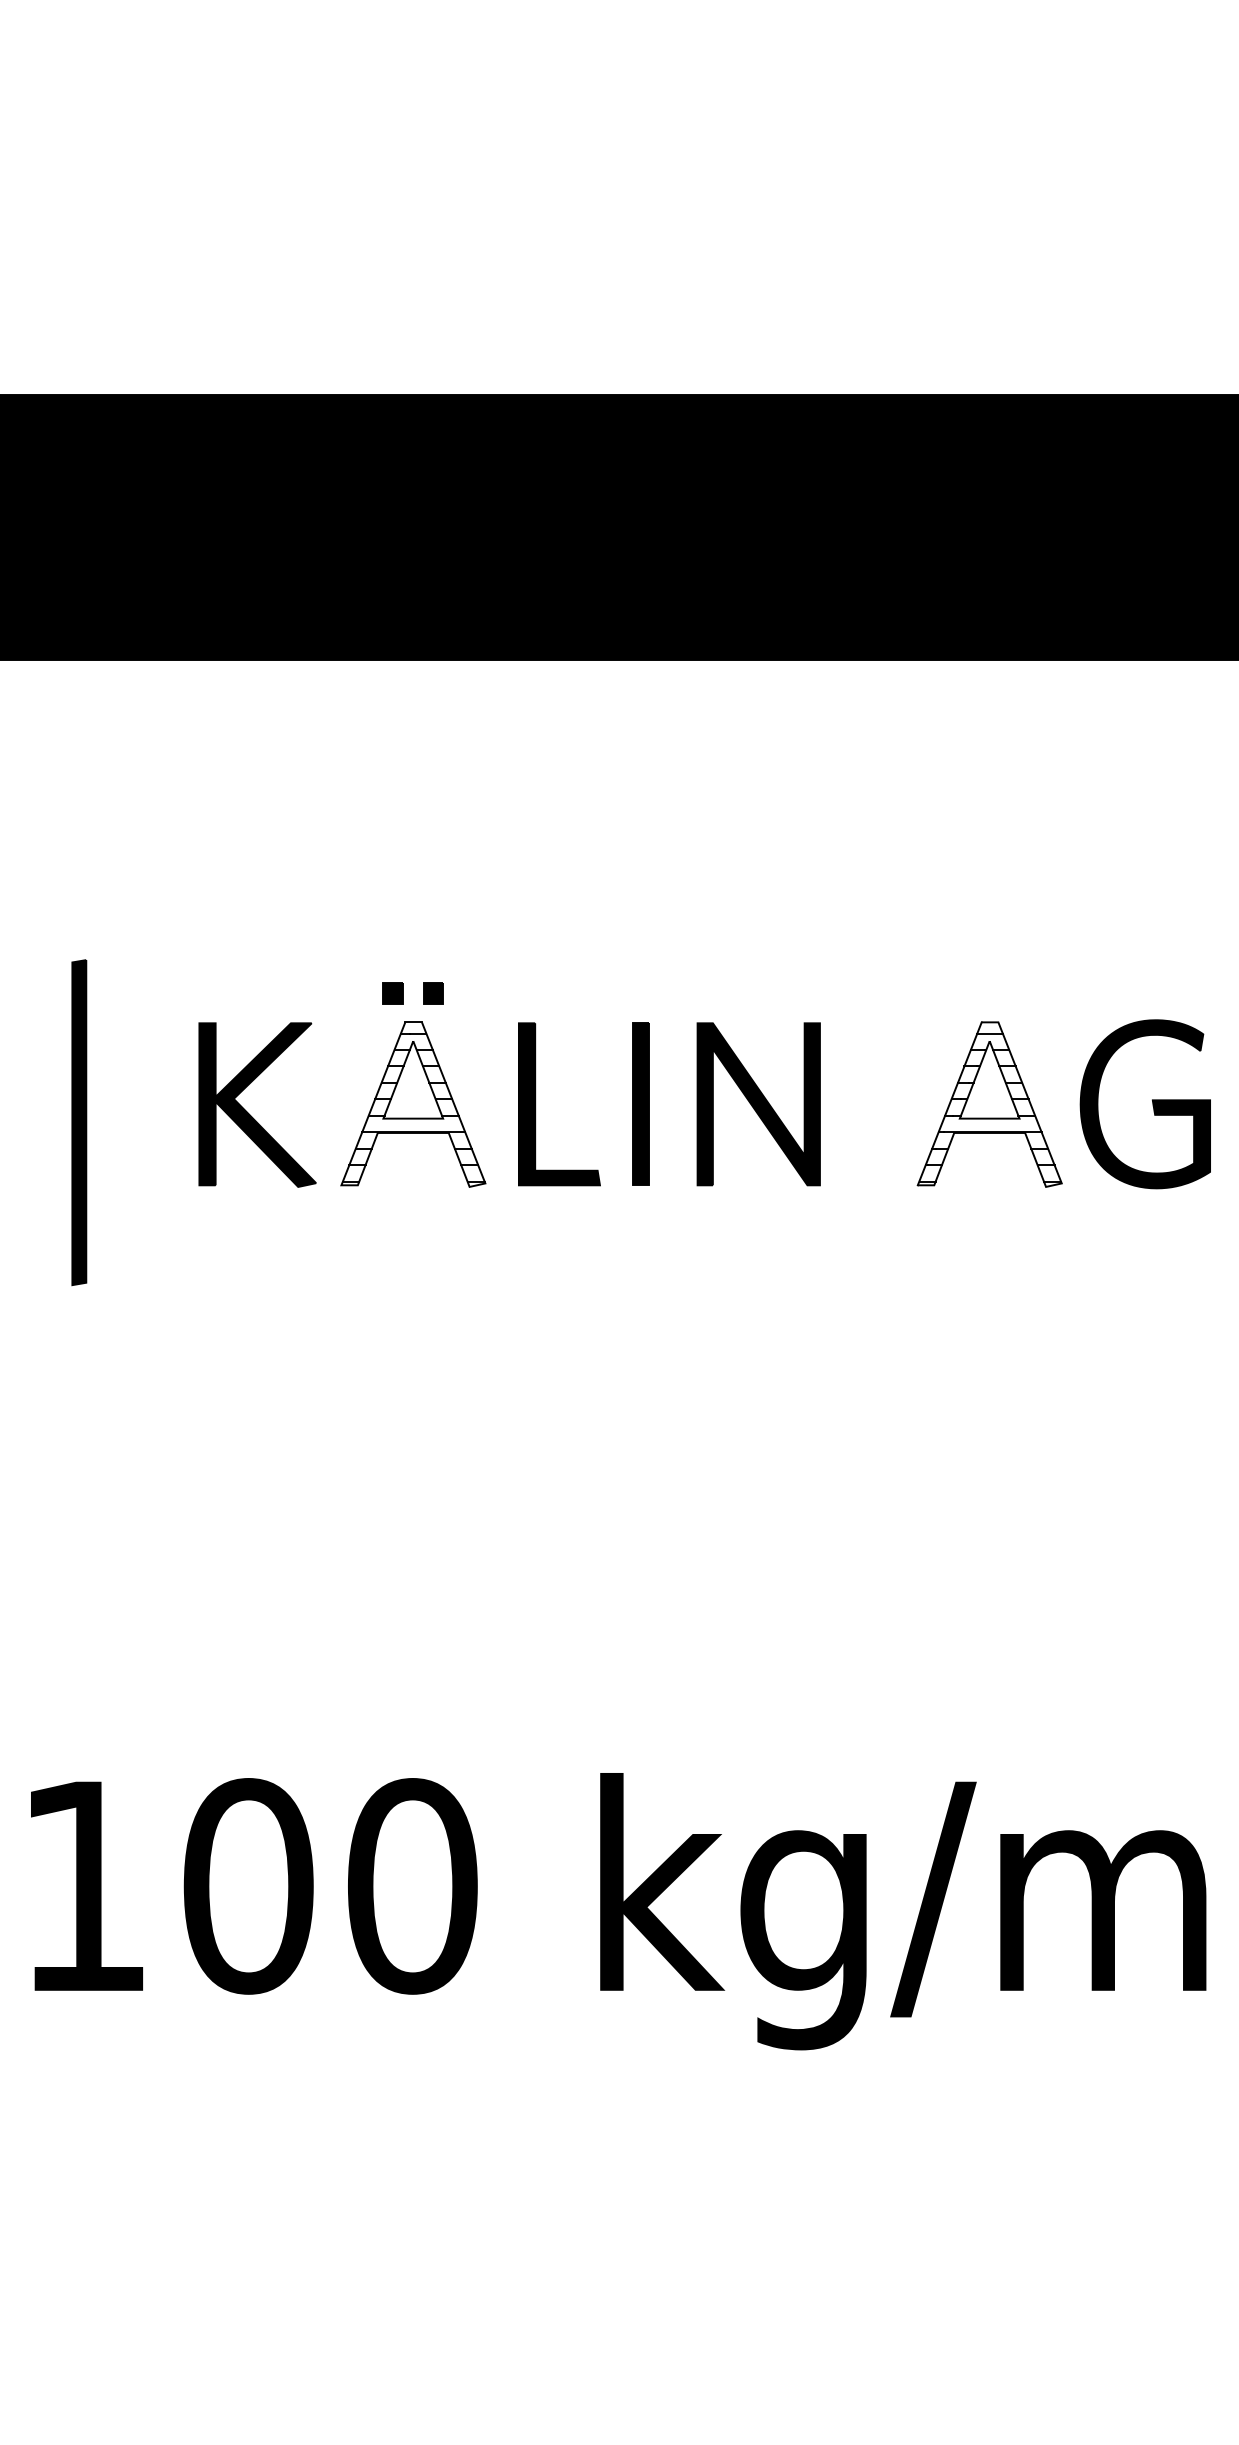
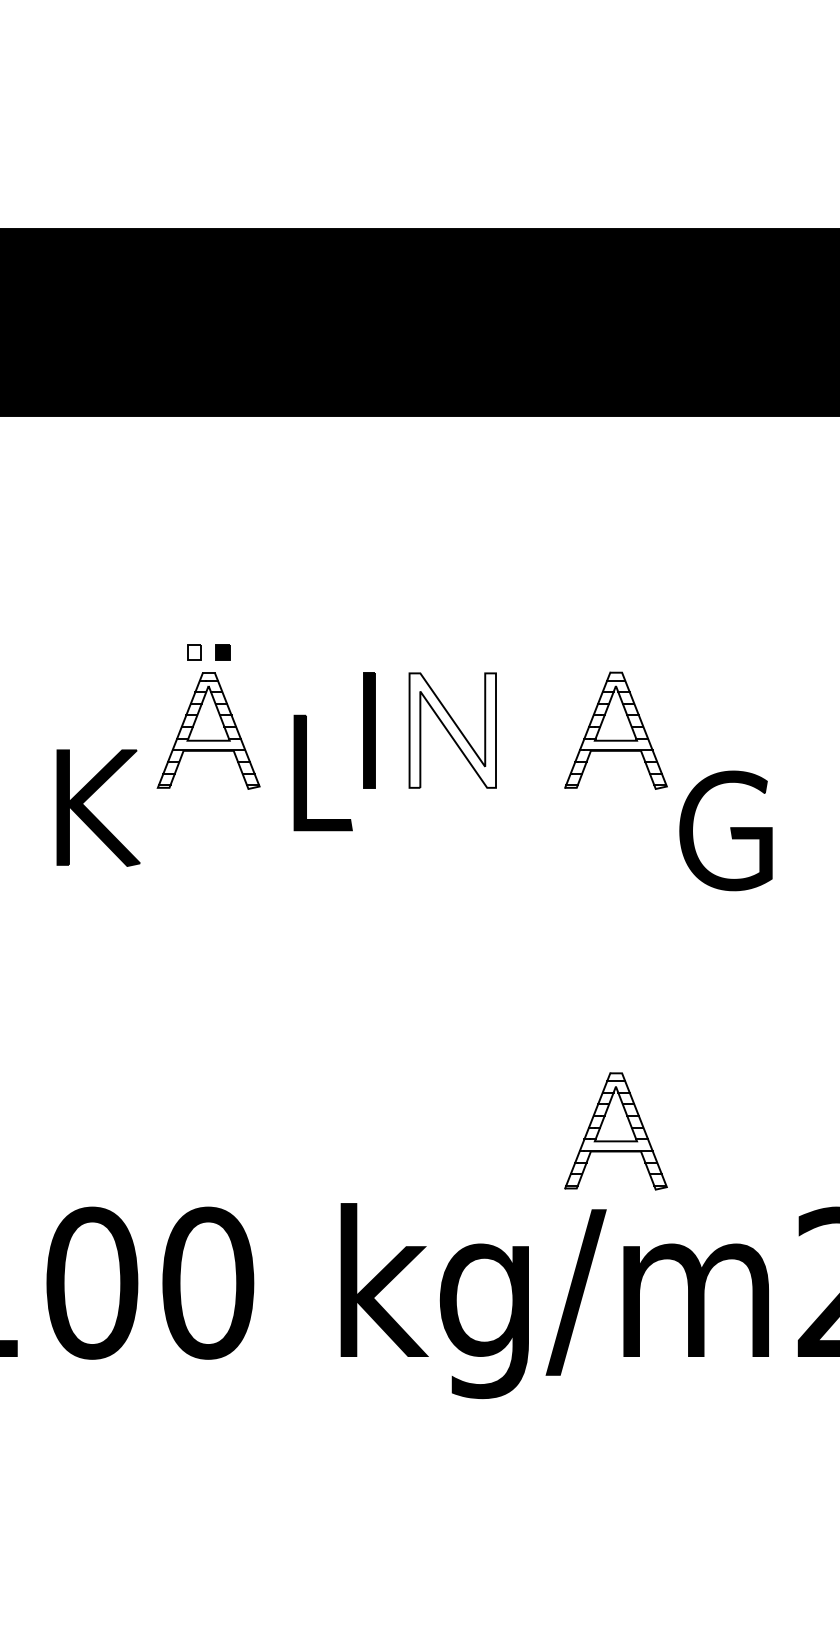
fill: (392, 993) -> (193, 652), removed
part: (536, 1104) -> (307, 773), moved
fill: (758, 1104) -> (452, 730), removed
part: (1152, 1104) -> (730, 831), moved
part: (248, 1112) -> (92, 813), moved
part: (989, 1671) -> (615, 1131), added

